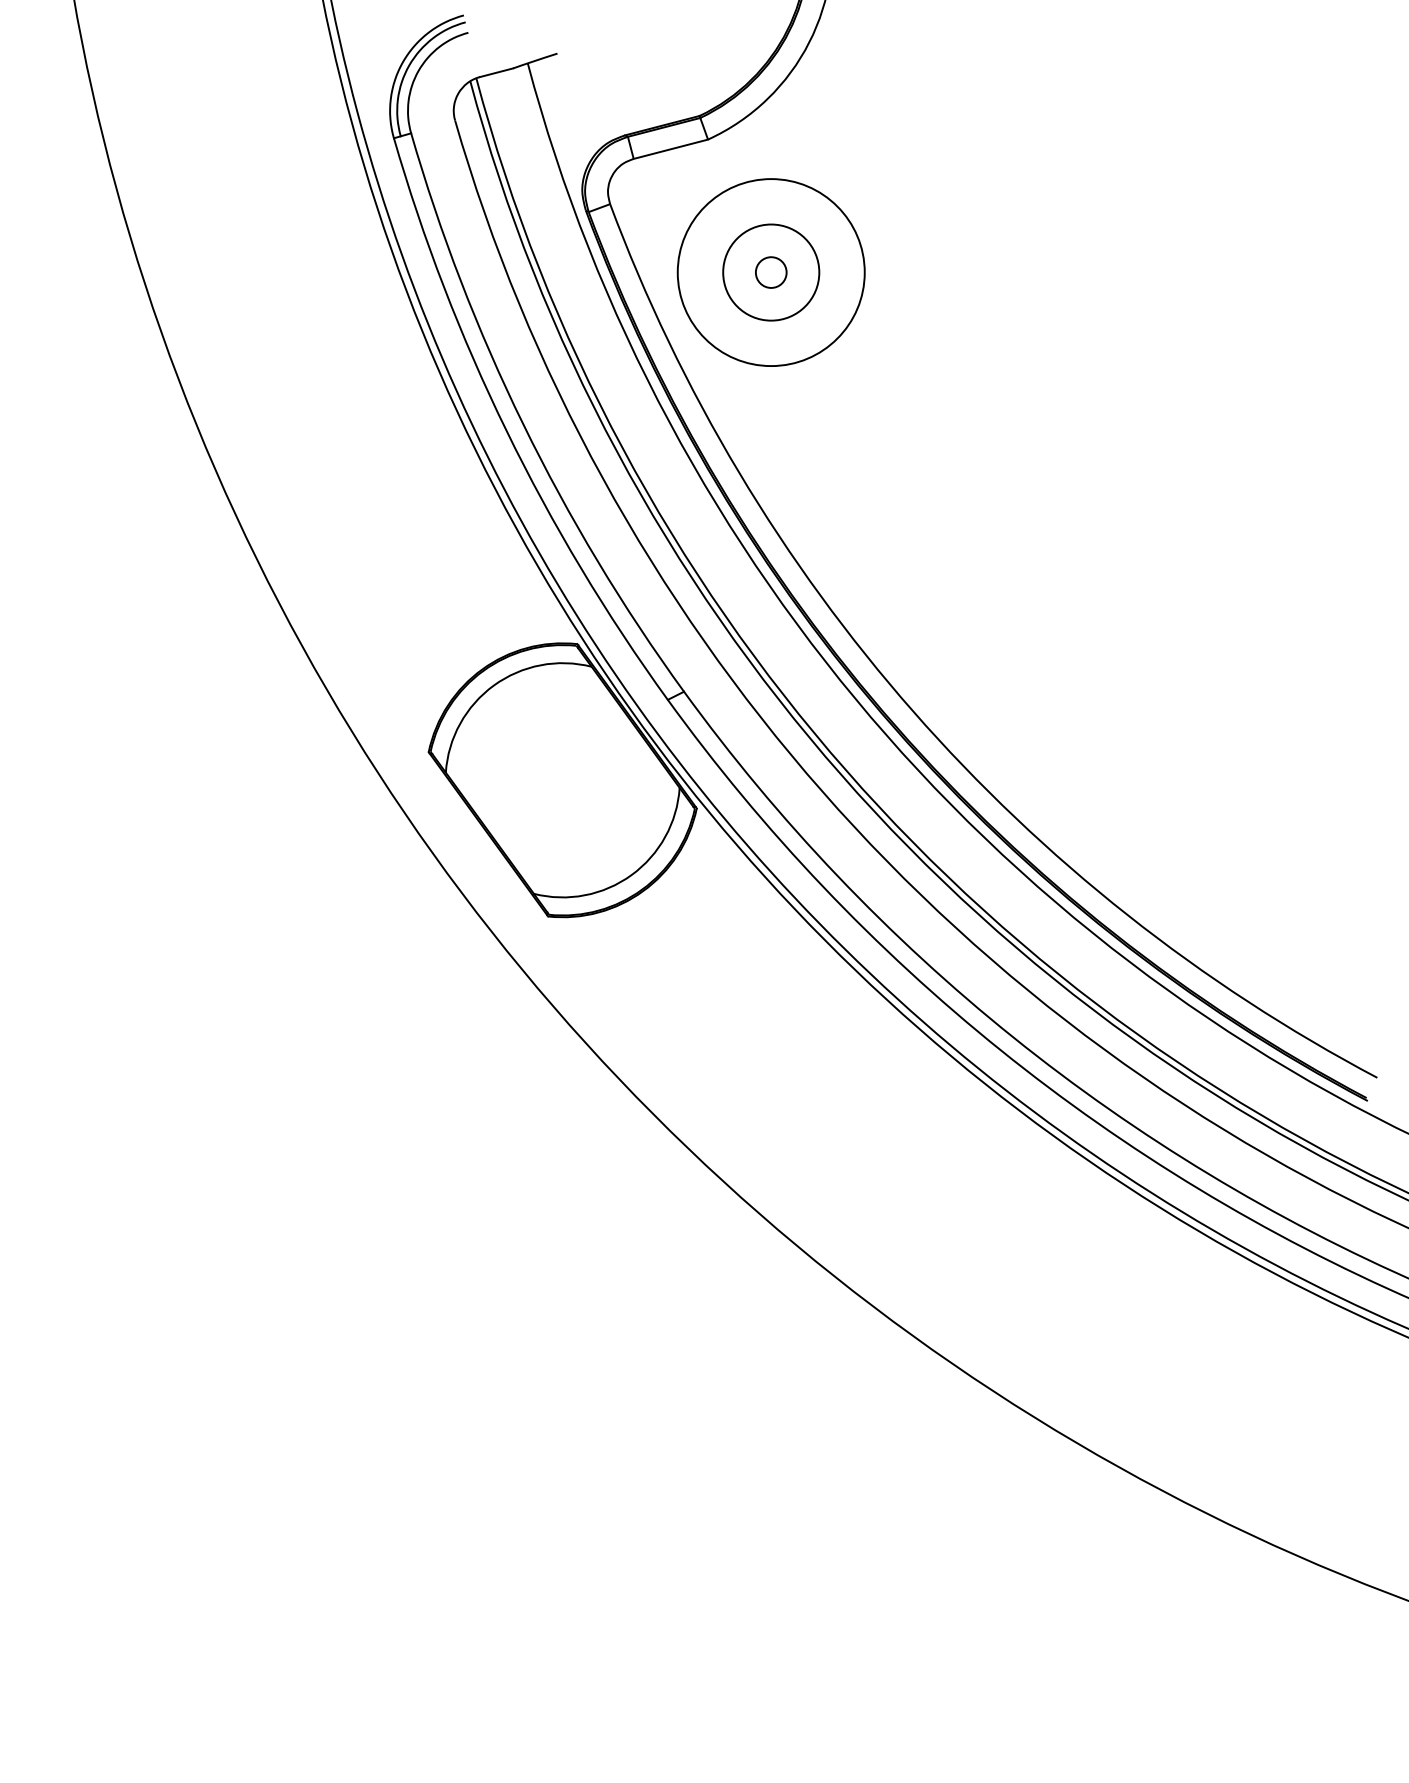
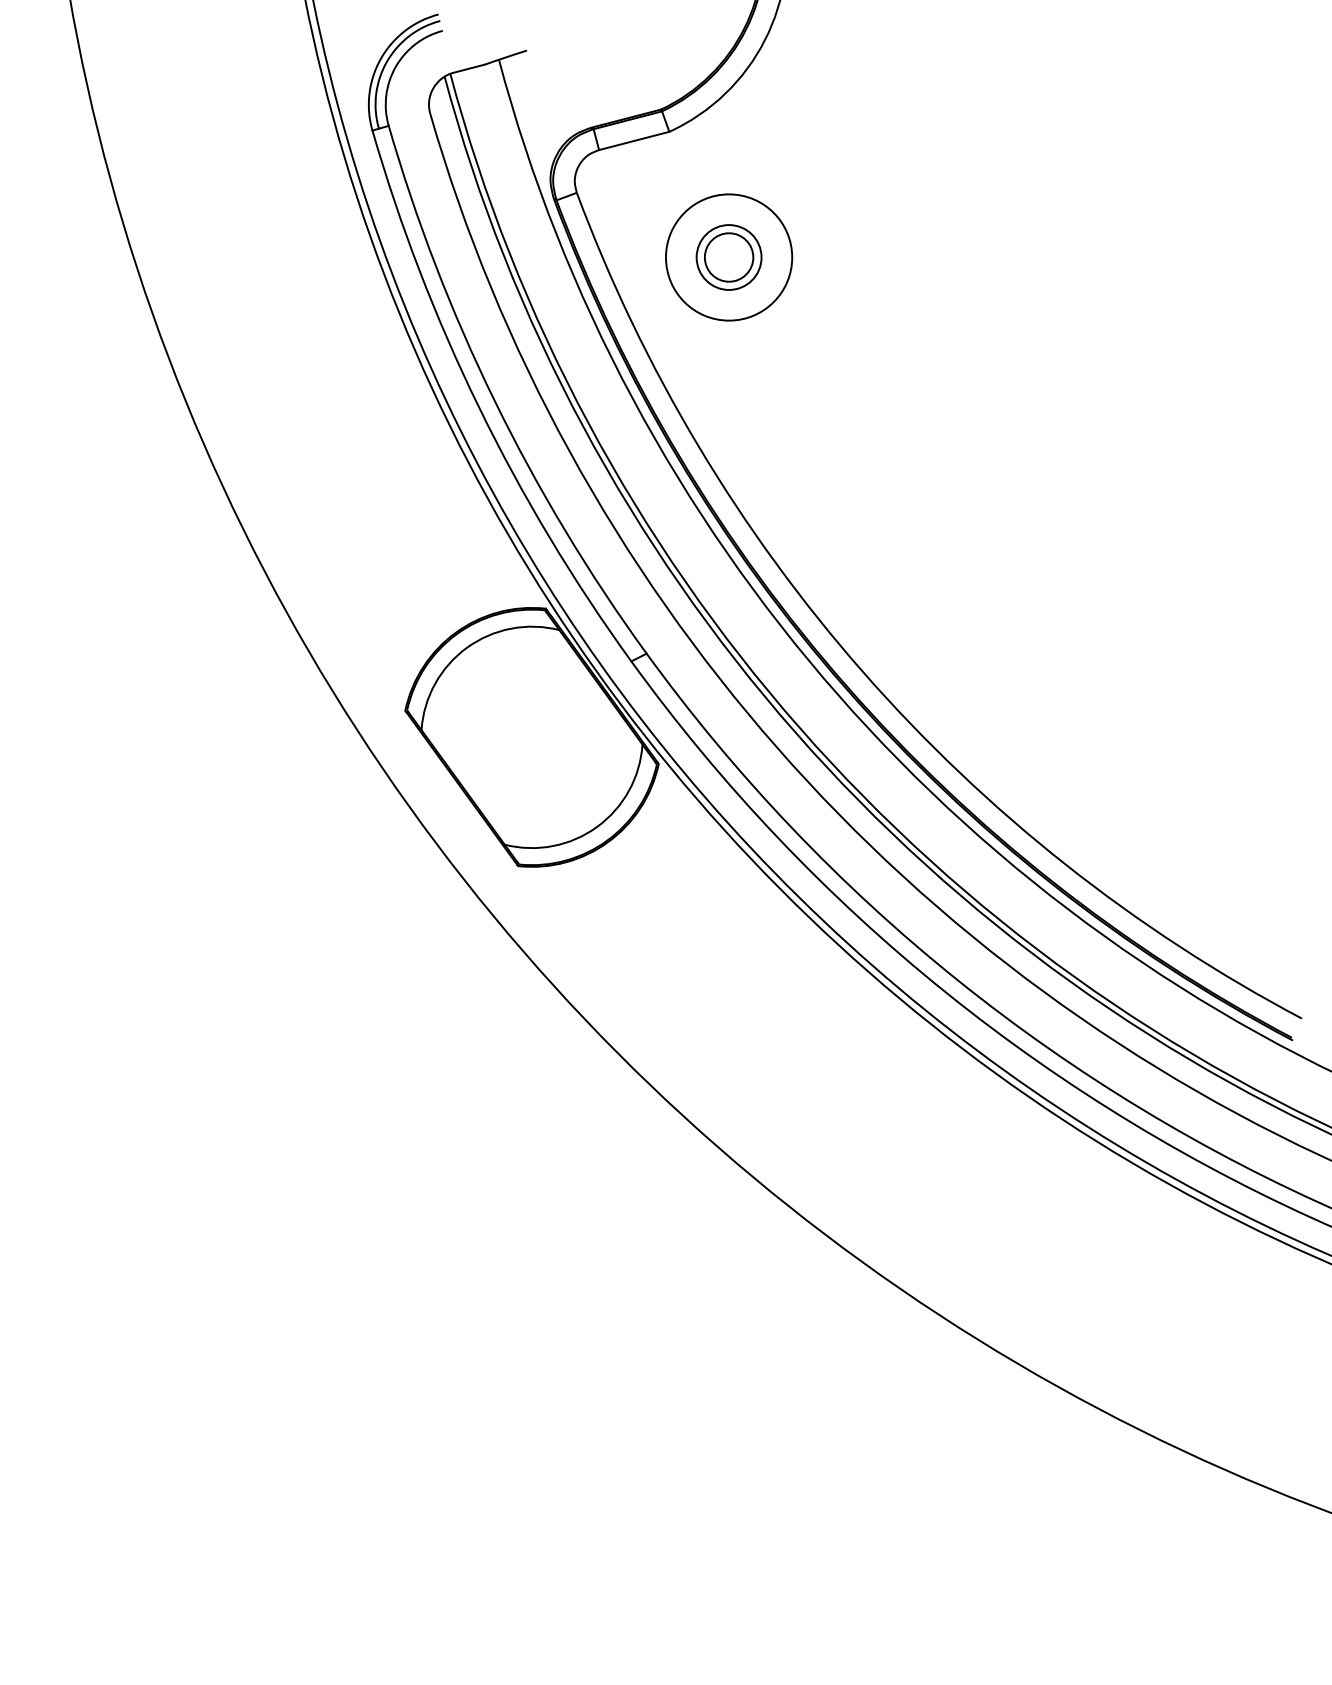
circle: (770, 272) -> (728, 257), size x0.71
circle: (770, 272) -> (728, 257), size x0.71
circle: (770, 272) -> (728, 257), size x1.67

